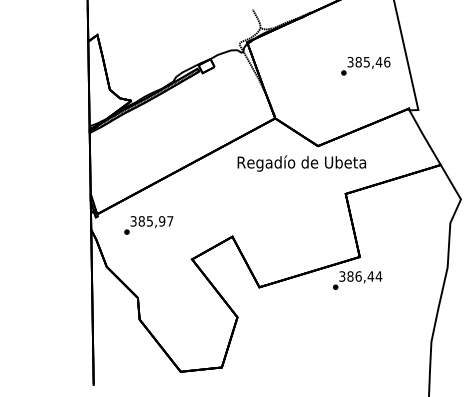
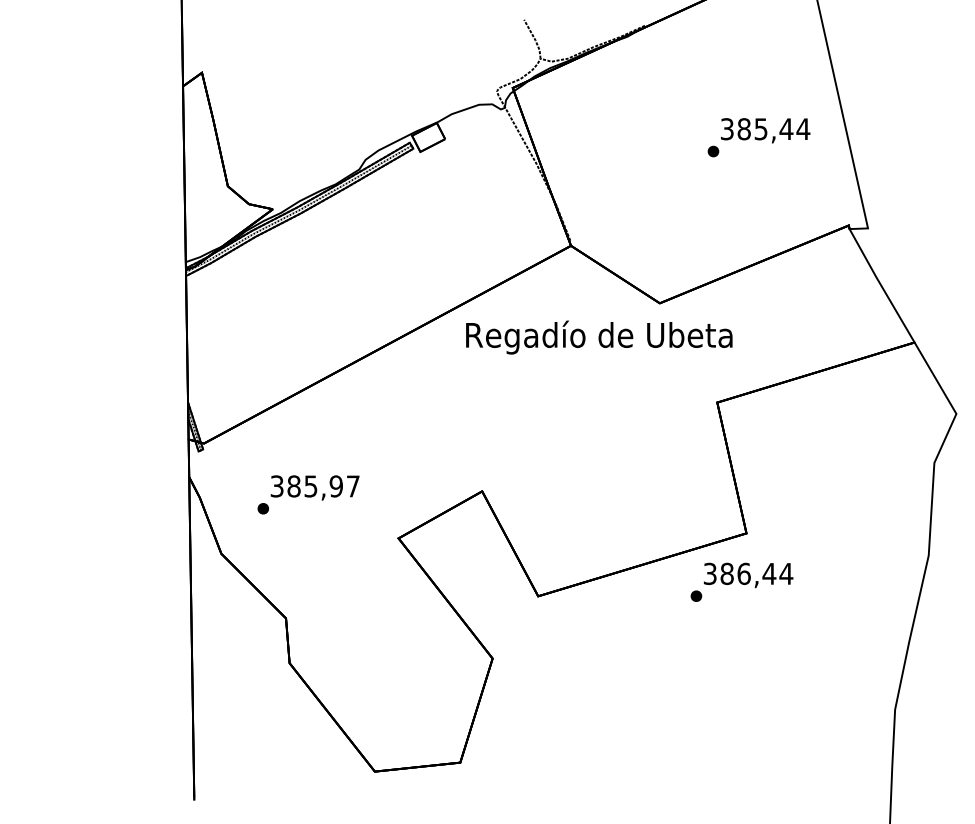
text: (386, 61) -> (801, 127), 385,46 -> 385,44
text: (301, 163) -> (598, 337), moved
text: (148, 225) -> (308, 495), moved

